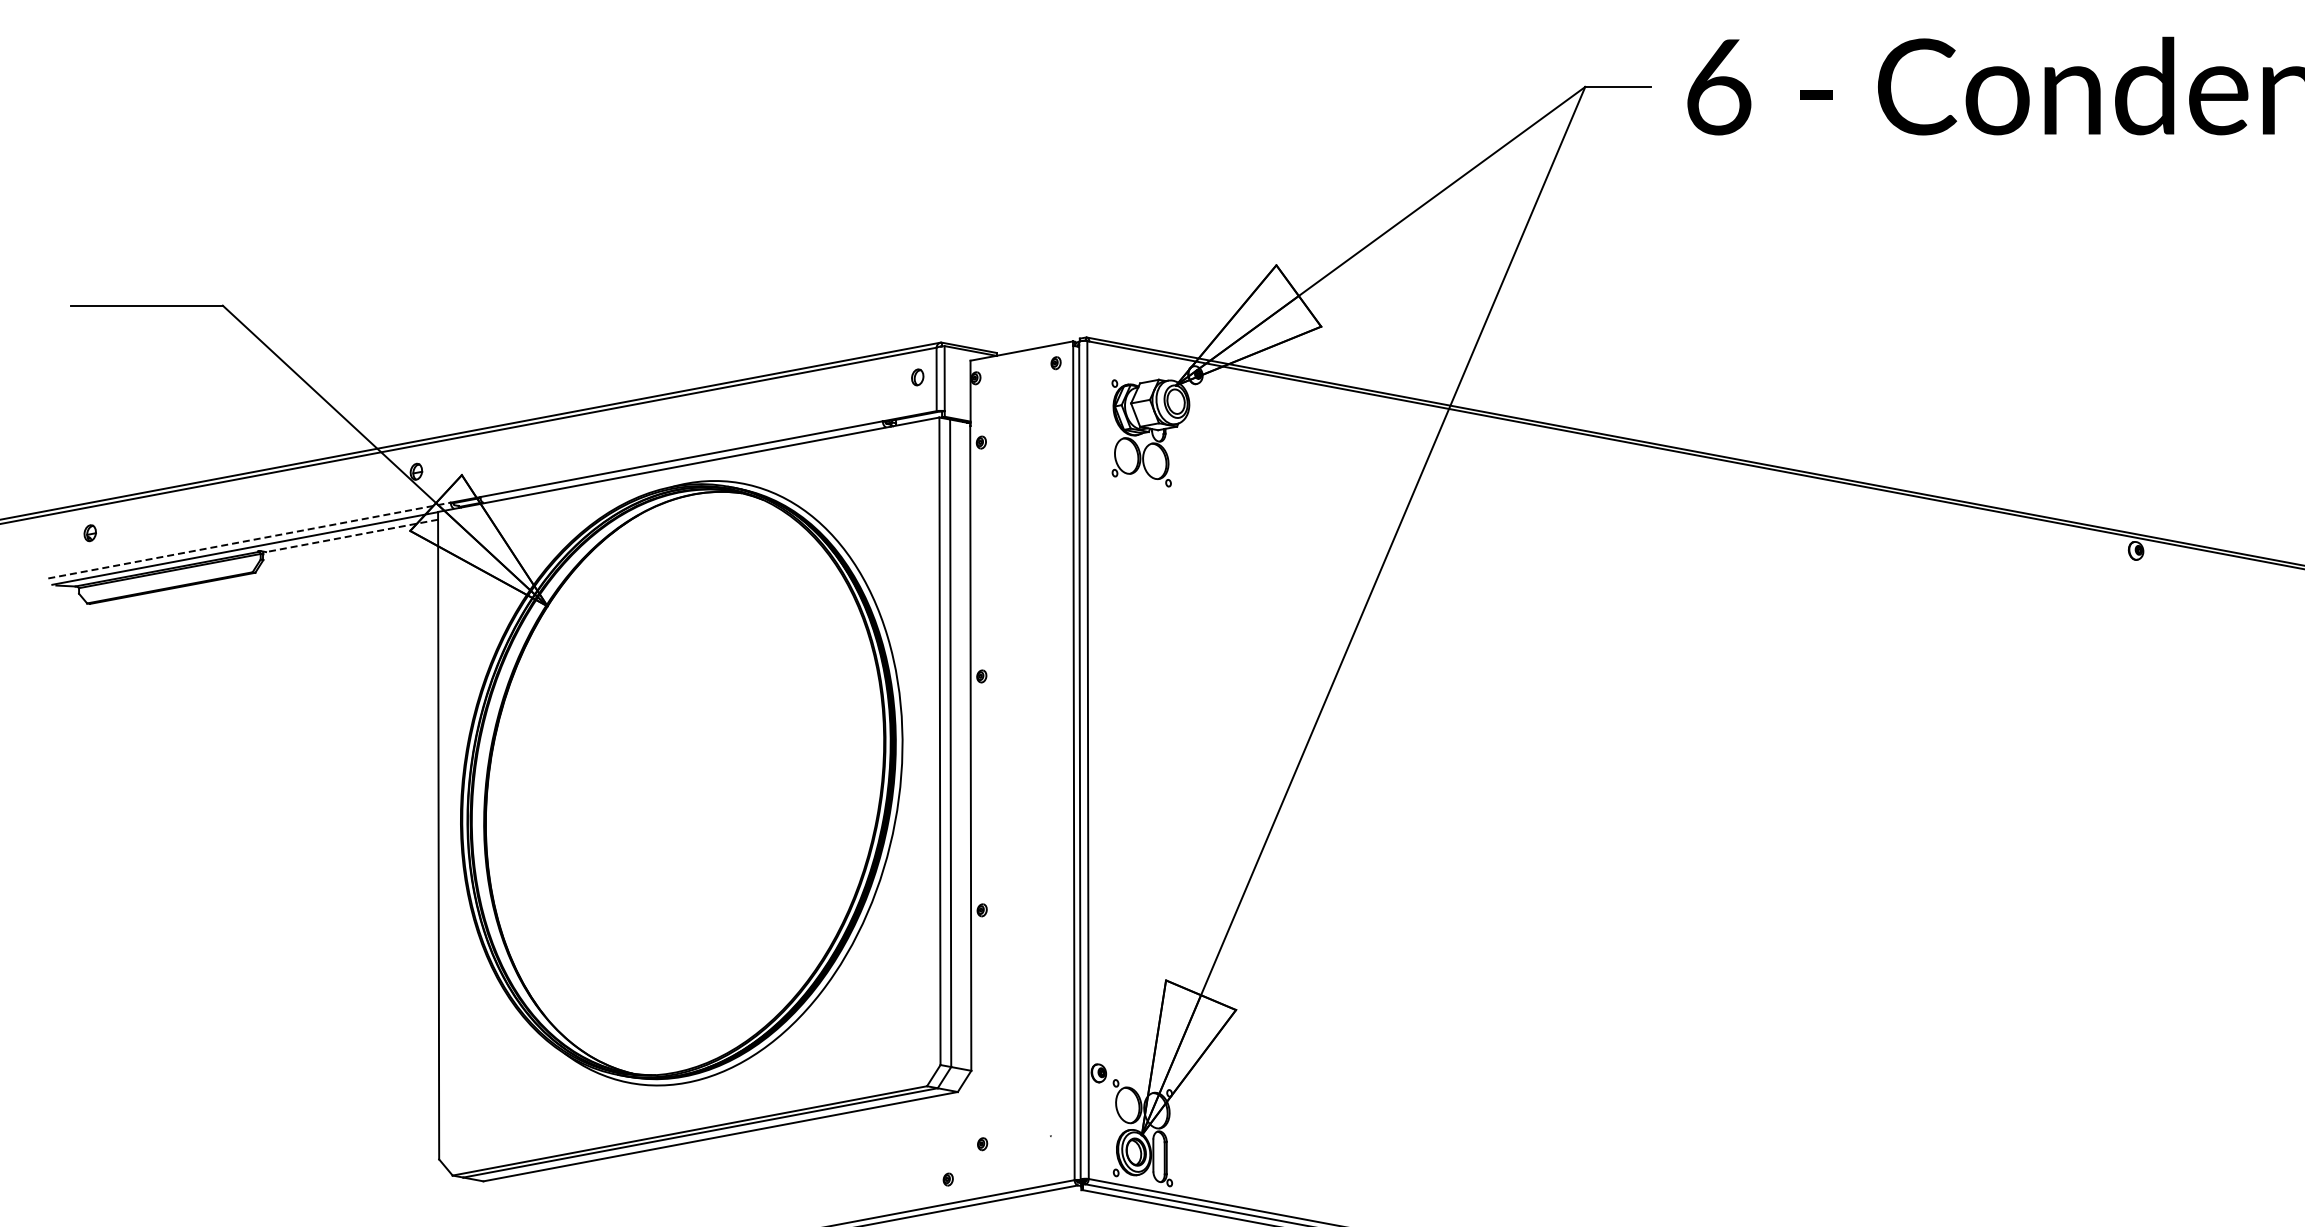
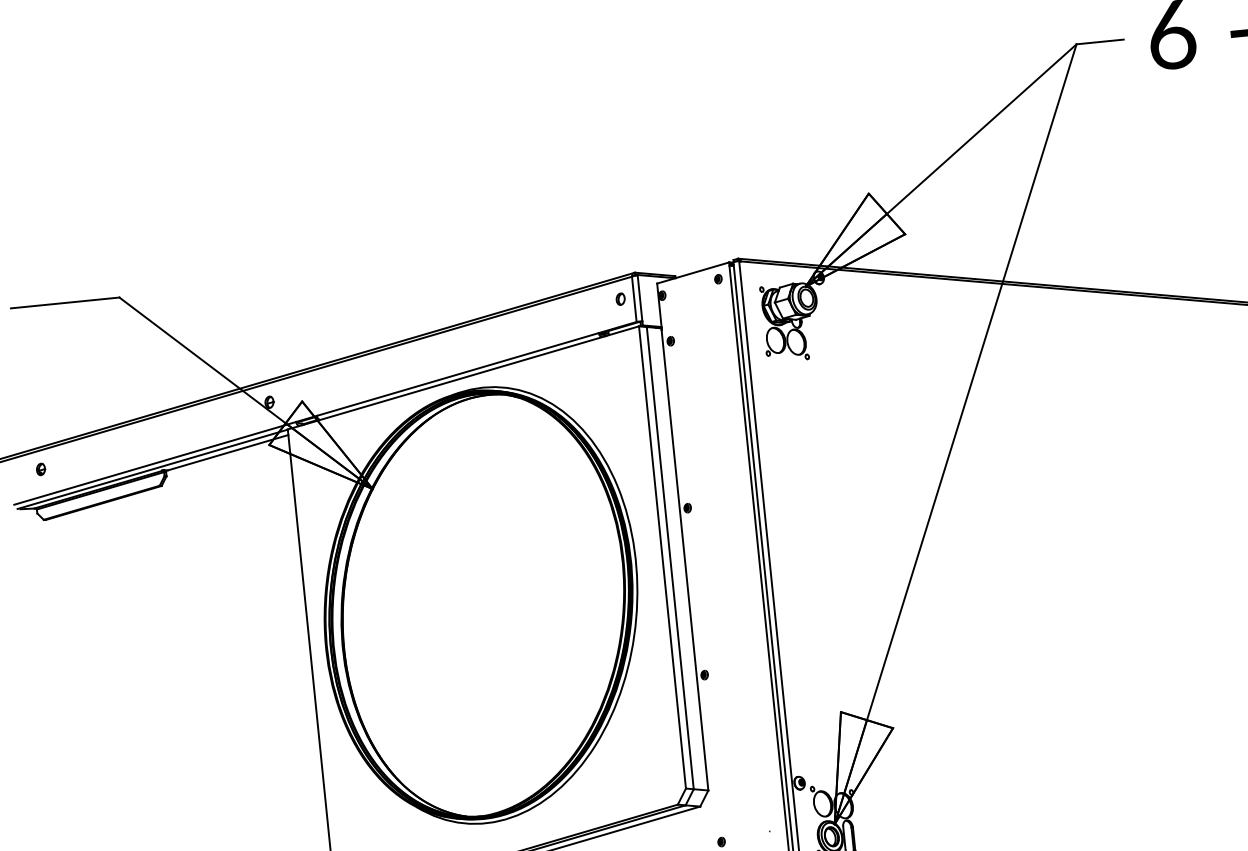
line: (352, 535) -> (228, 452), dashed -> solid
line: (249, 540) -> (155, 463), dashed -> solid

